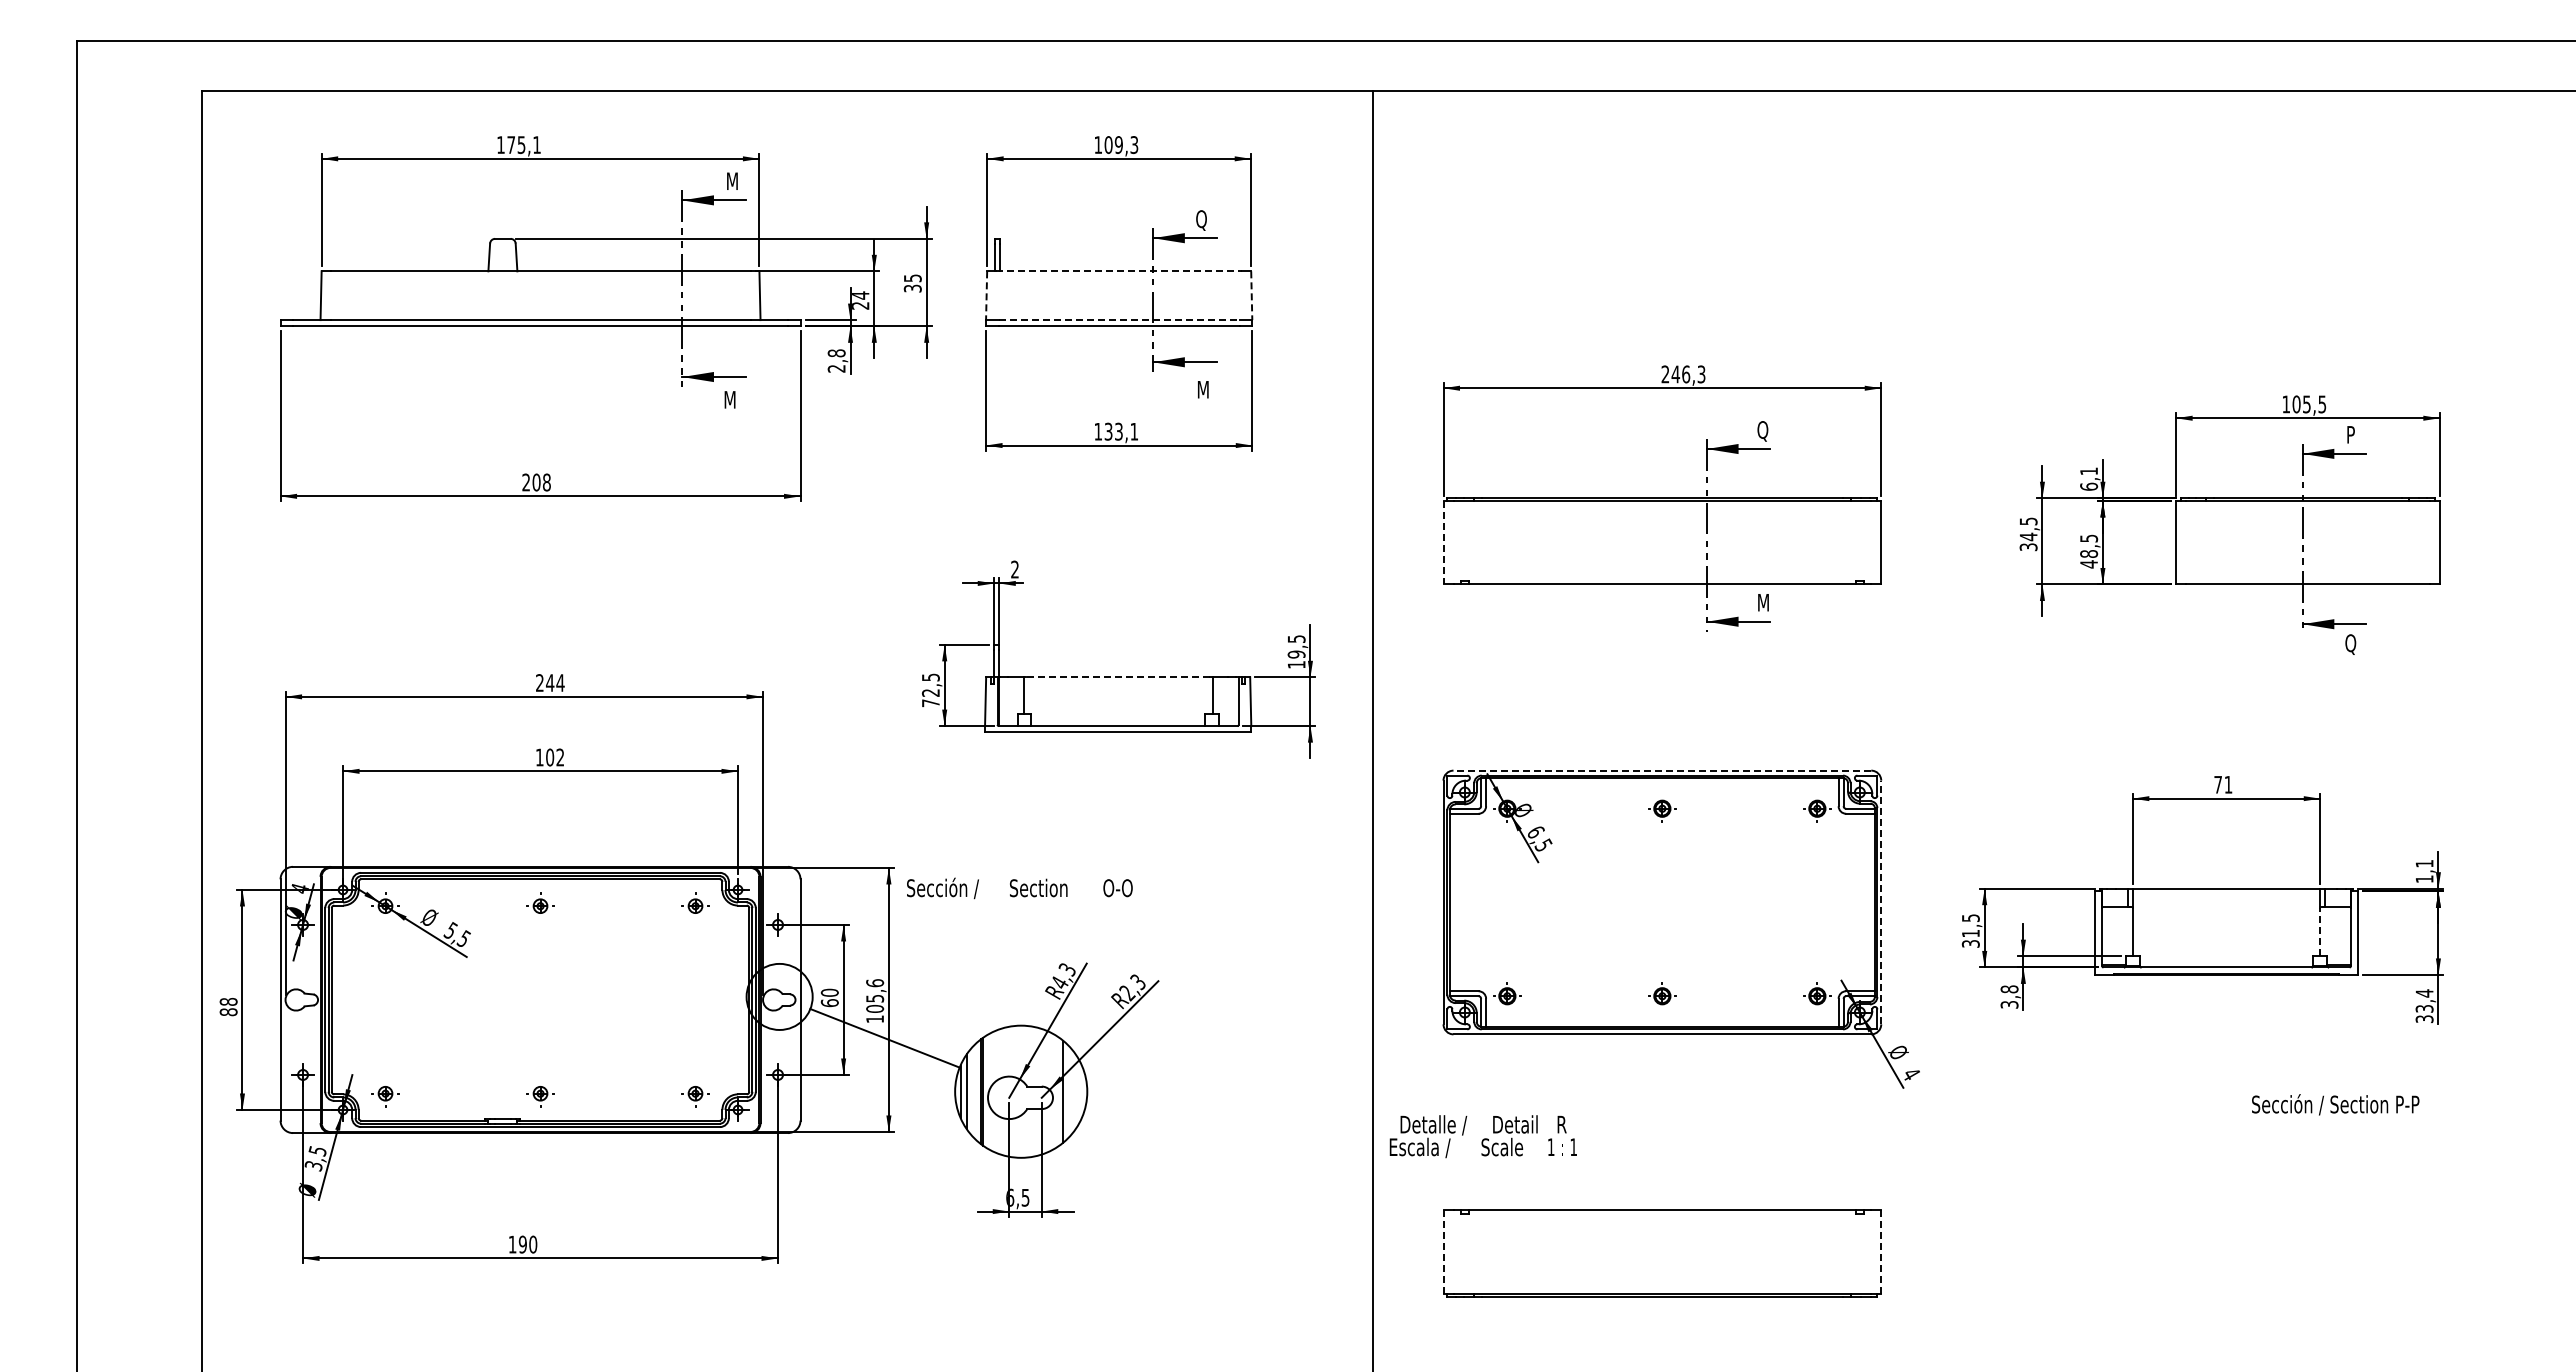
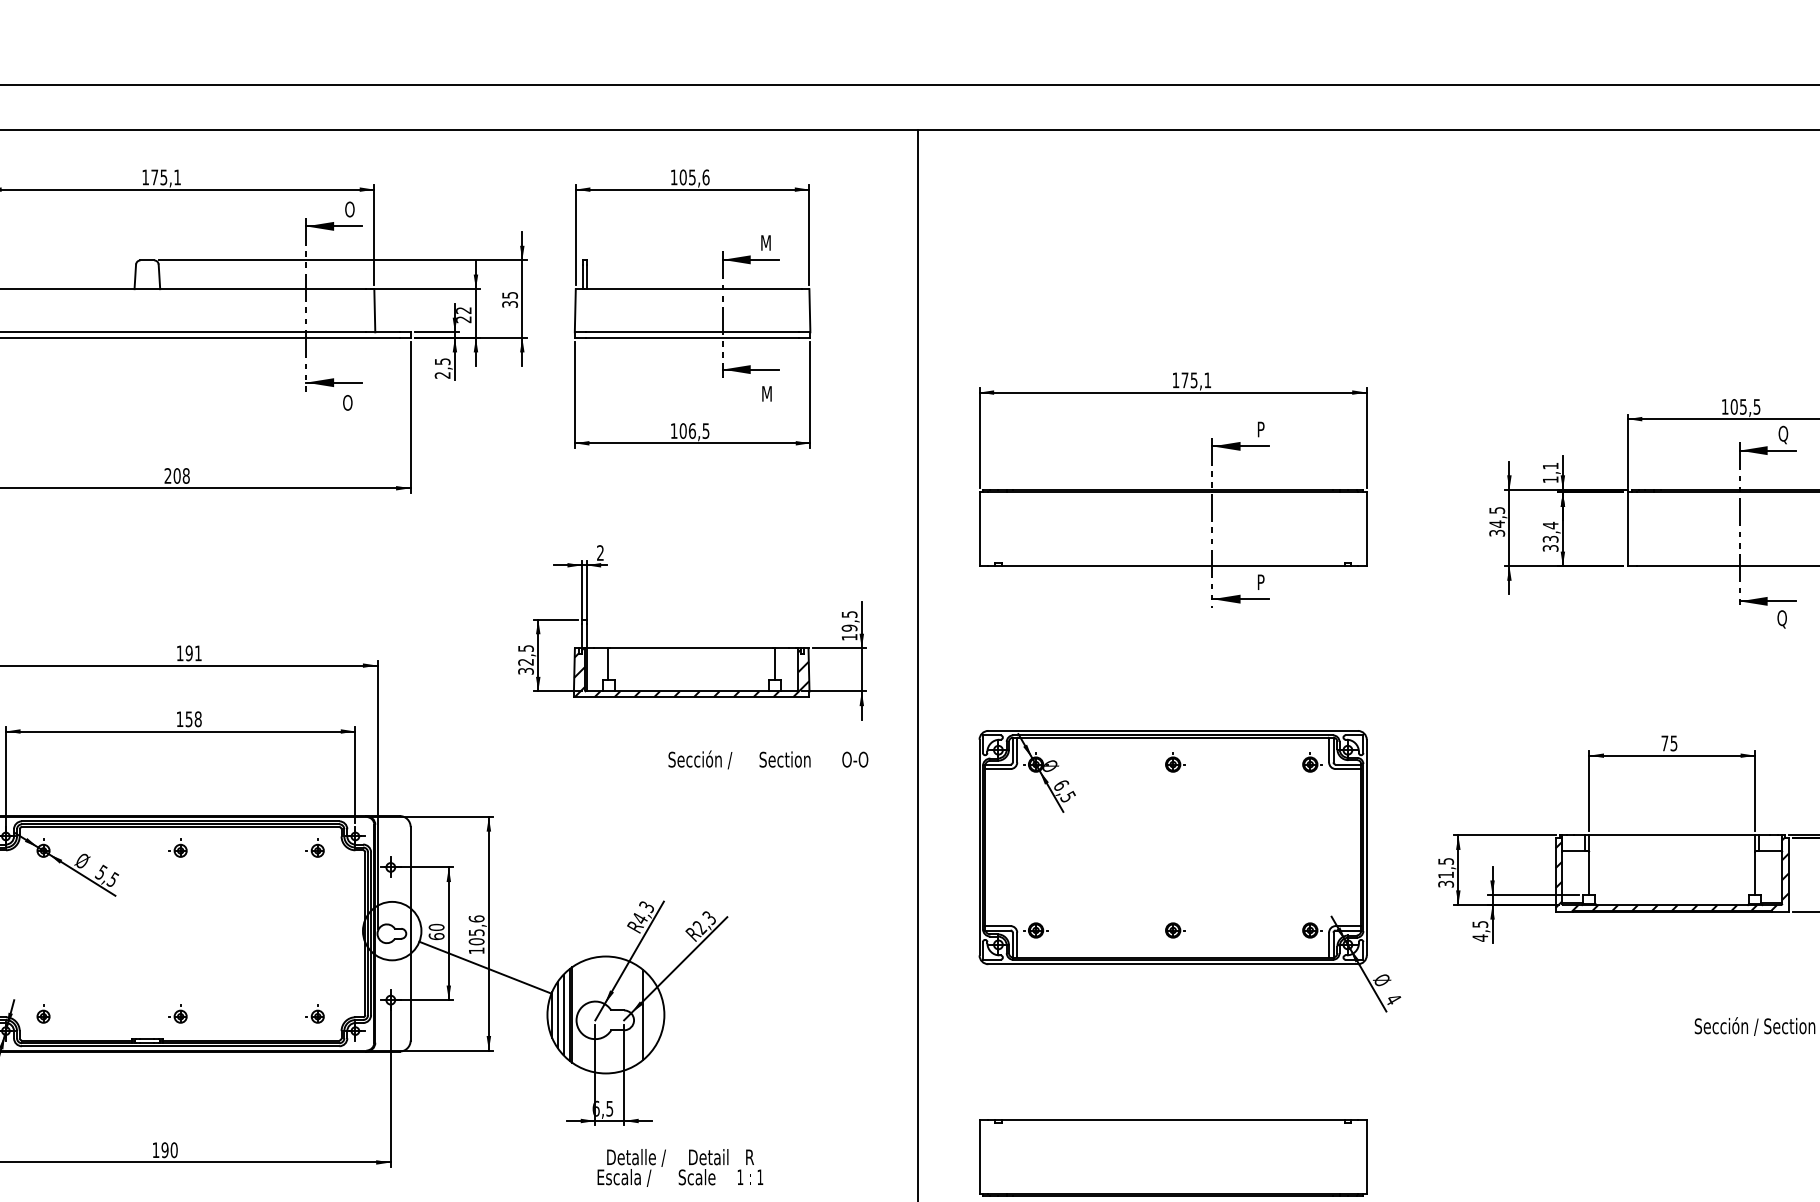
text: (1126, 145) -> (699, 177), 109,3 -> 105,6
text: (731, 181) -> (349, 209), M -> O
text: (1201, 220) -> (765, 244), Q -> M
line: (1119, 271) -> (692, 289), dashed -> solid
text: (860, 295) -> (463, 310), 24 -> 22
line: (986, 296) -> (575, 311), dashed -> solid
line: (1251, 296) -> (809, 311), dashed -> solid
line: (1119, 320) -> (692, 332), dashed -> solid
text: (836, 353) -> (442, 361), 2,8 -> 2,5
text: (1683, 374) -> (1191, 380), 246,3 -> 175,1
text: (729, 399) -> (347, 402), M -> O
text: (1121, 431) -> (694, 430), 133,1 -> 106,5
text: (1762, 431) -> (1261, 430), Q -> P
text: (2351, 435) -> (1782, 434), P -> Q
text: (2089, 486) -> (1551, 479), 6,1 -> 1,1
line: (1443, 542) -> (979, 529), dashed -> solid
text: (2089, 551) -> (1551, 537), 48,5 -> 33,4
text: (1763, 602) -> (1262, 582), M -> P
line: (1118, 677) -> (692, 648), dashed -> solid
text: (550, 682) -> (189, 652), 244 -> 191
text: (930, 703) -> (525, 671), 72,5 -> 32,5
hatch: (1118, 704) -> (692, 672), added
text: (555, 757) -> (193, 719), 102 -> 158
line: (1662, 770) -> (1173, 730), dashed -> solid
text: (2228, 784) -> (1674, 743), 71 -> 75
text: (1019, 888) -> (768, 759), moved
line: (1881, 902) -> (1367, 847), dashed -> solid
line: (2320, 931) -> (1755, 873), dashed -> solid
hatch: (2226, 932) -> (1672, 874), added
text: (2009, 997) -> (1480, 931), 3,8 -> 4,5
line: (973, 1091) -> (563, 1014), added
text: (1482, 1136) -> (679, 1167), moved
line: (1443, 1252) -> (979, 1157), dashed -> solid
line: (1881, 1252) -> (1367, 1157), dashed -> solid

